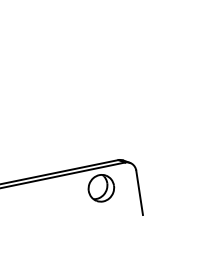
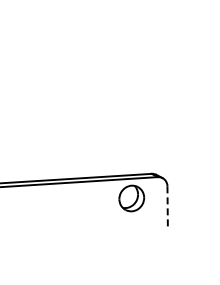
line: (139, 192) -> (167, 207), solid -> dashed

